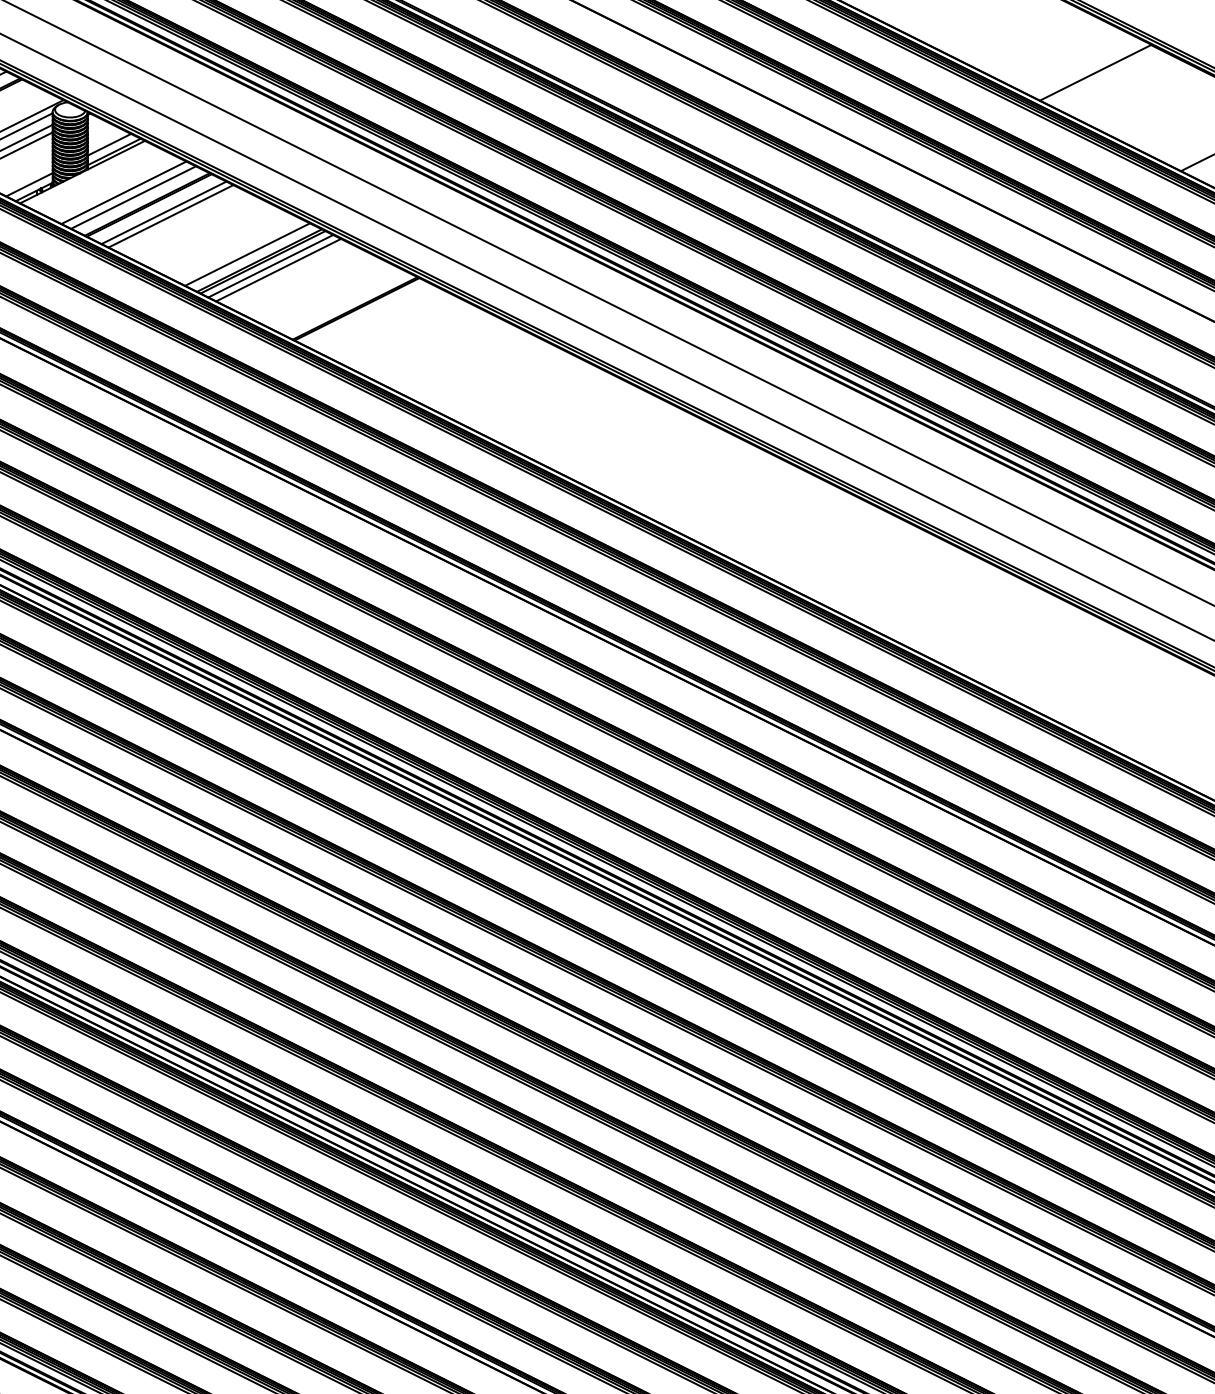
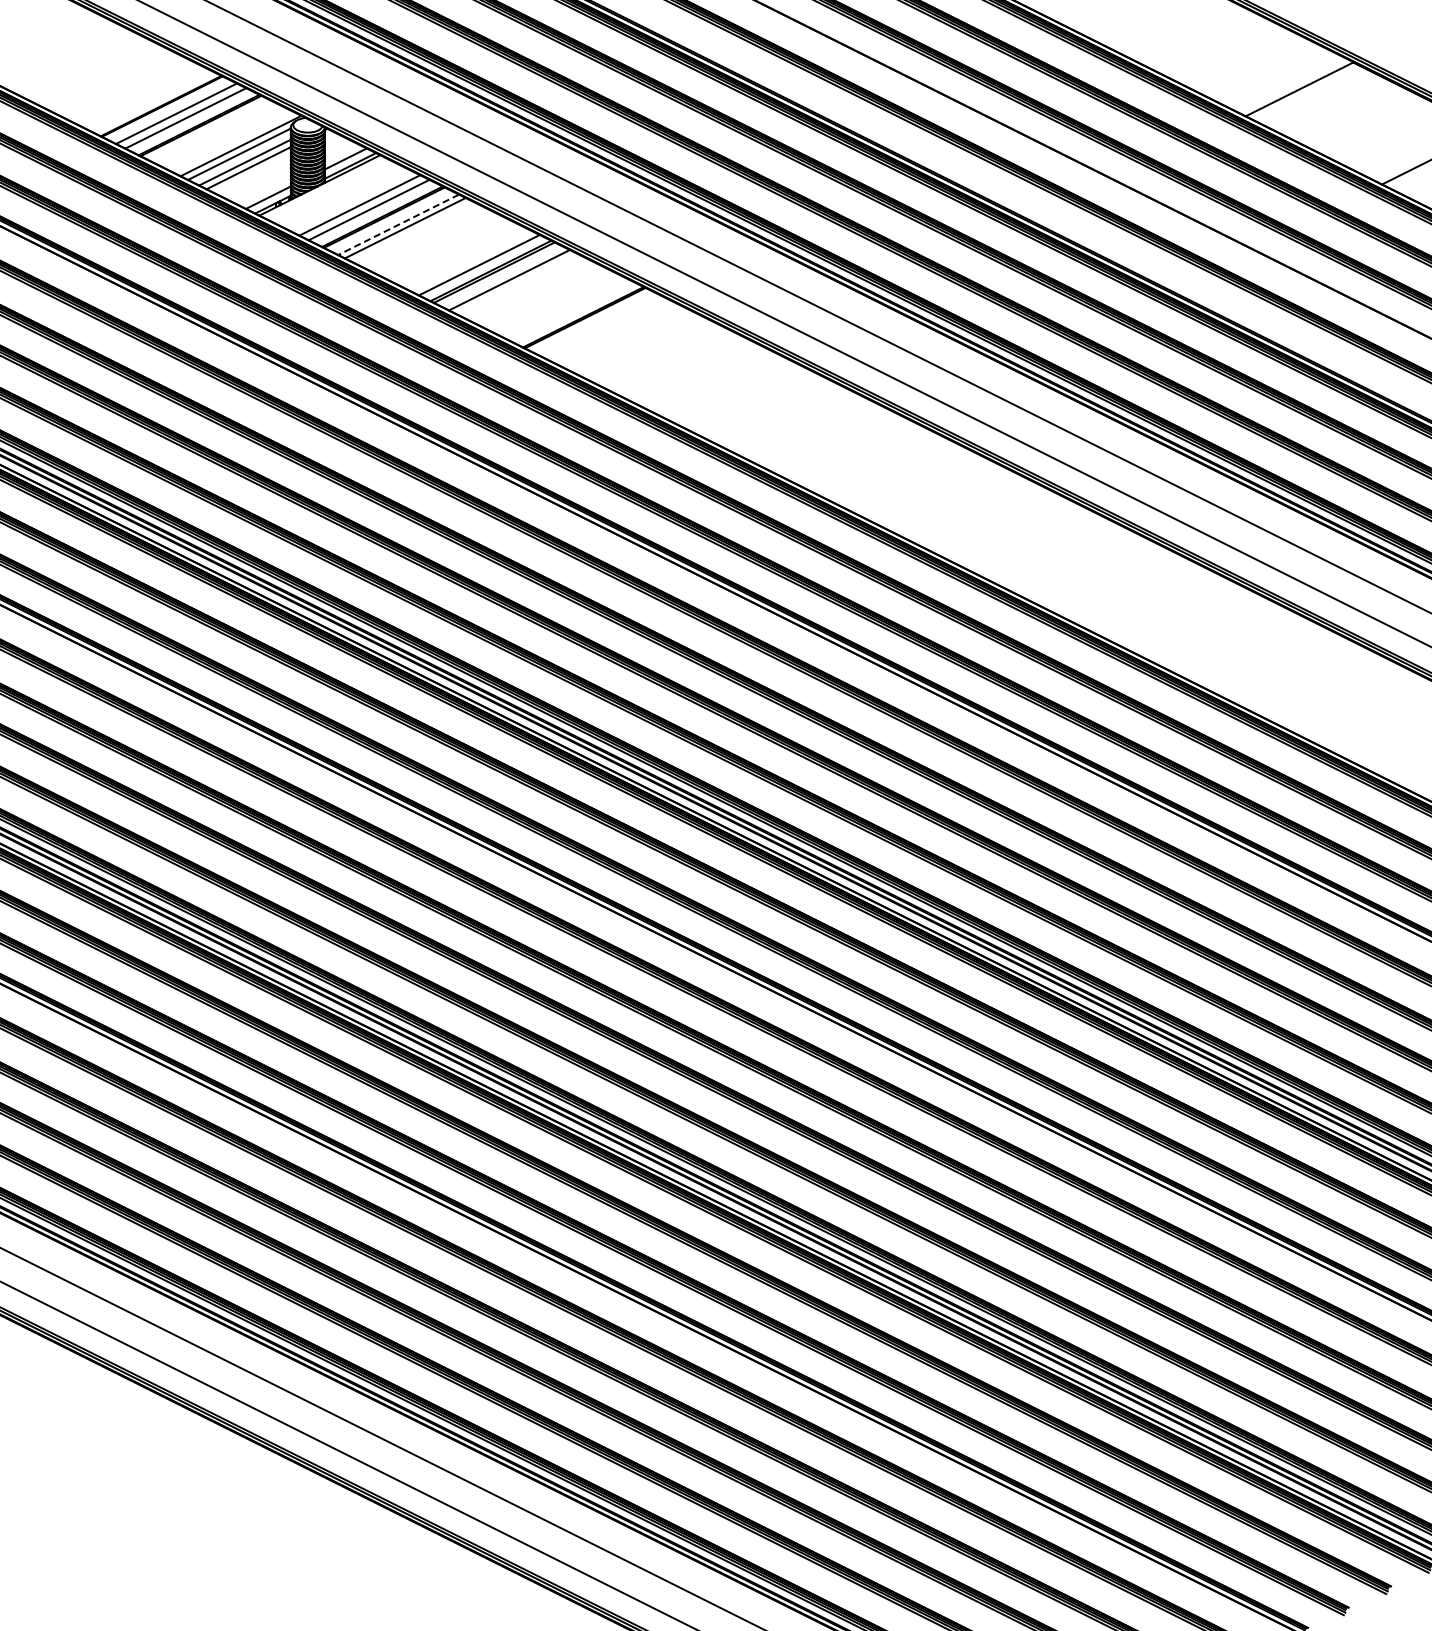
line: (163, 212) -> (398, 224), solid -> dashed
line: (270, 266) -> (501, 276), removed

